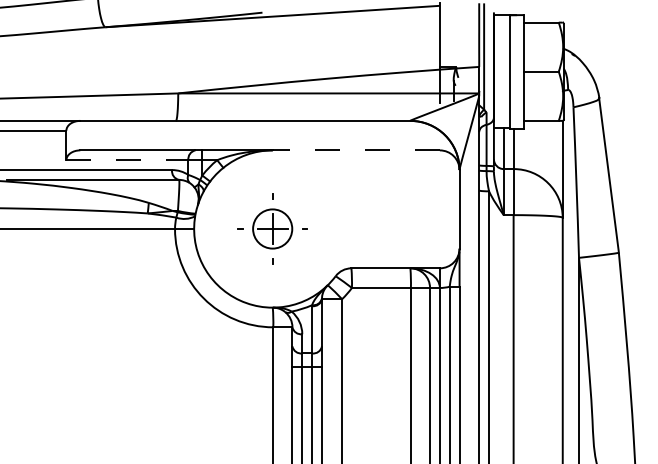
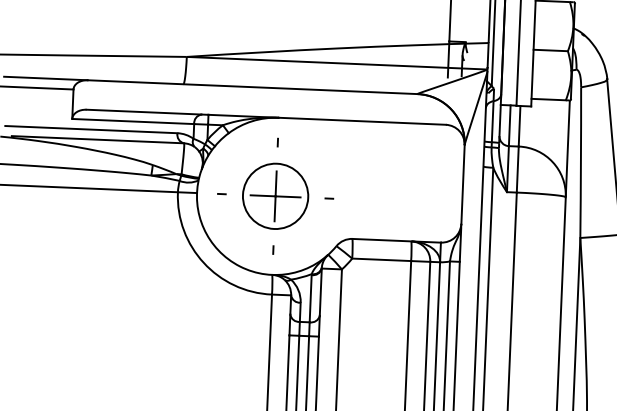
line: (356, 150) -> (362, 121), dashed -> solid
line: (127, 160) -> (133, 121), dashed -> solid
part: (272, 228) -> (275, 195), size x1.67

